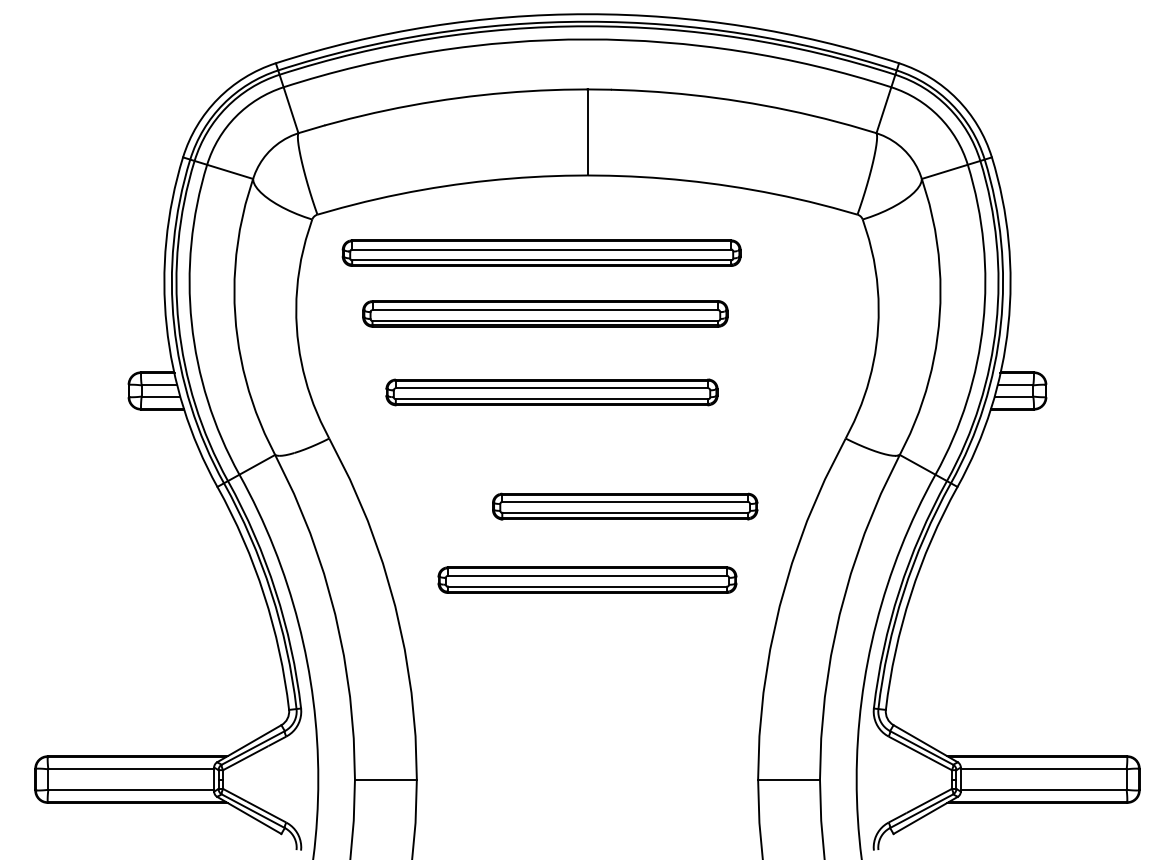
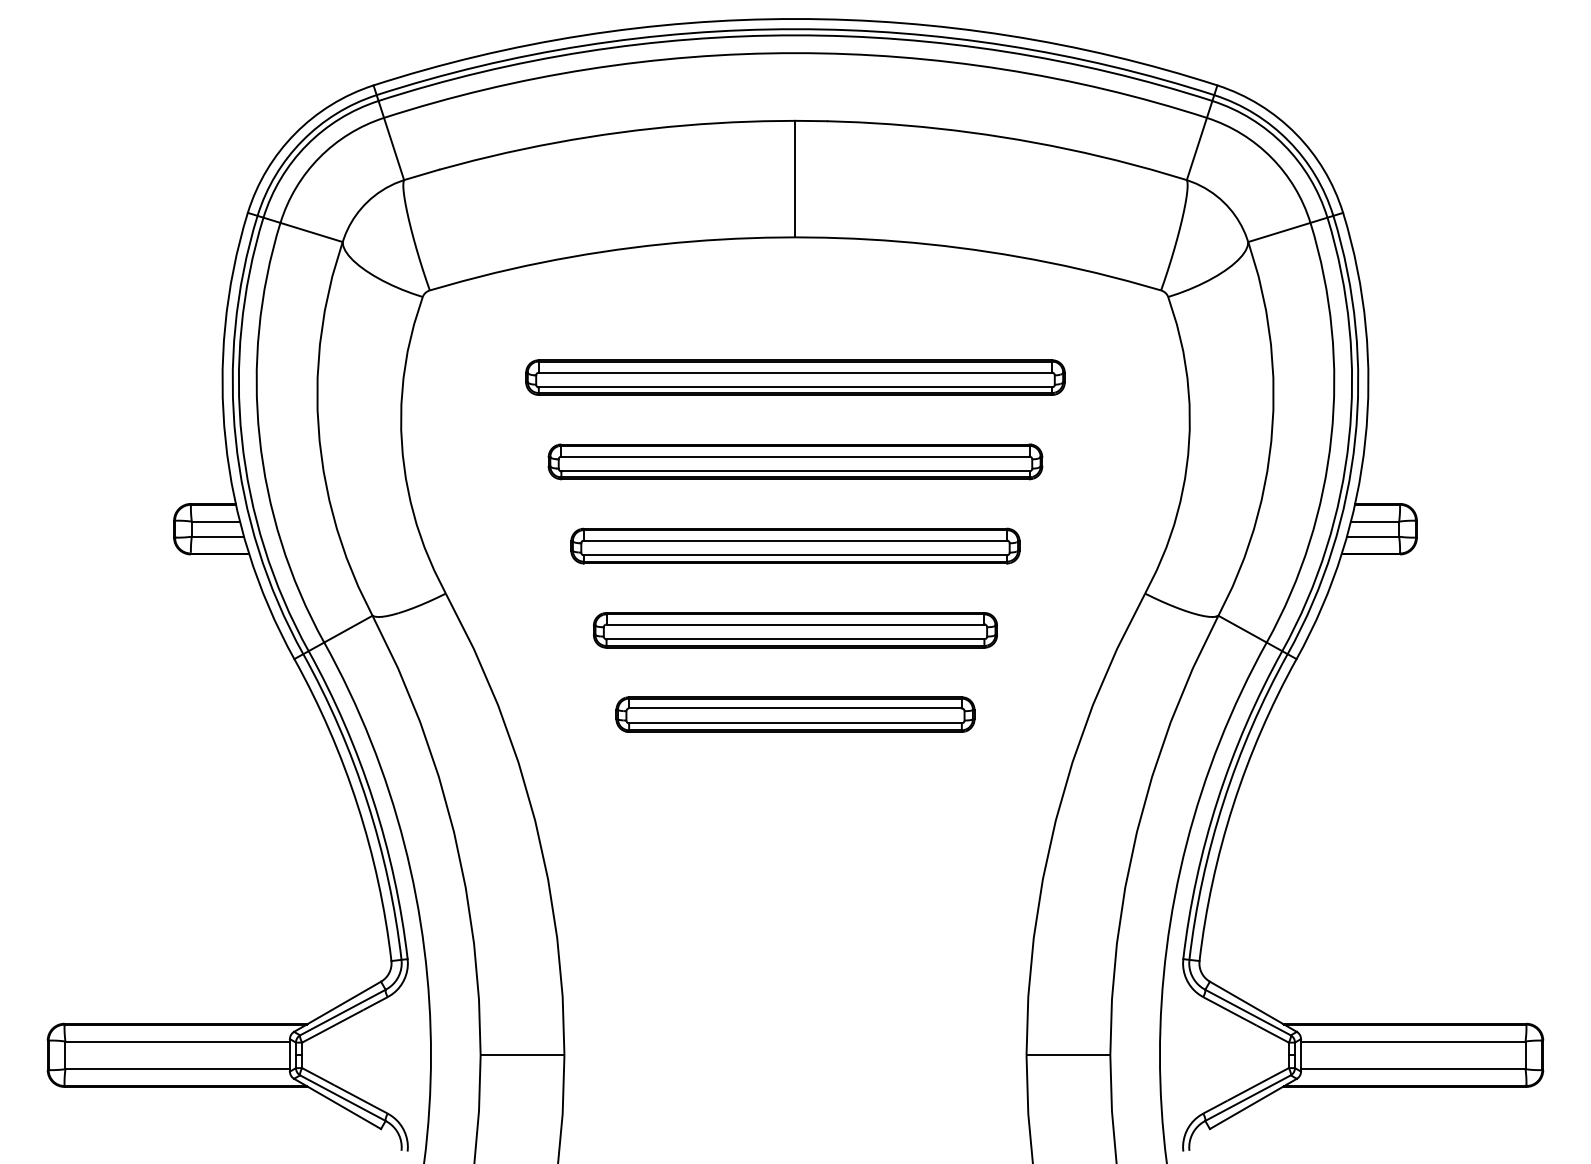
part: (541, 253) -> (795, 377), moved
part: (545, 313) -> (795, 461), moved
part: (552, 391) -> (795, 545), moved
part: (625, 506) -> (795, 714), moved
part: (587, 580) -> (795, 630), moved

